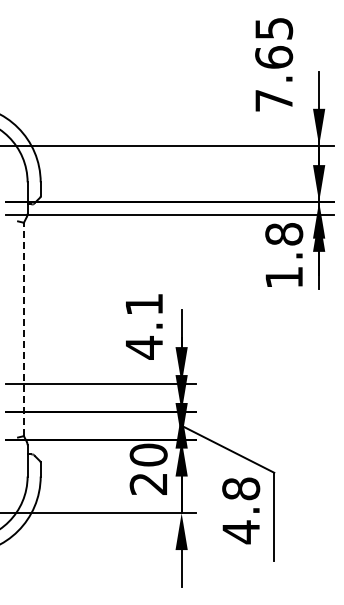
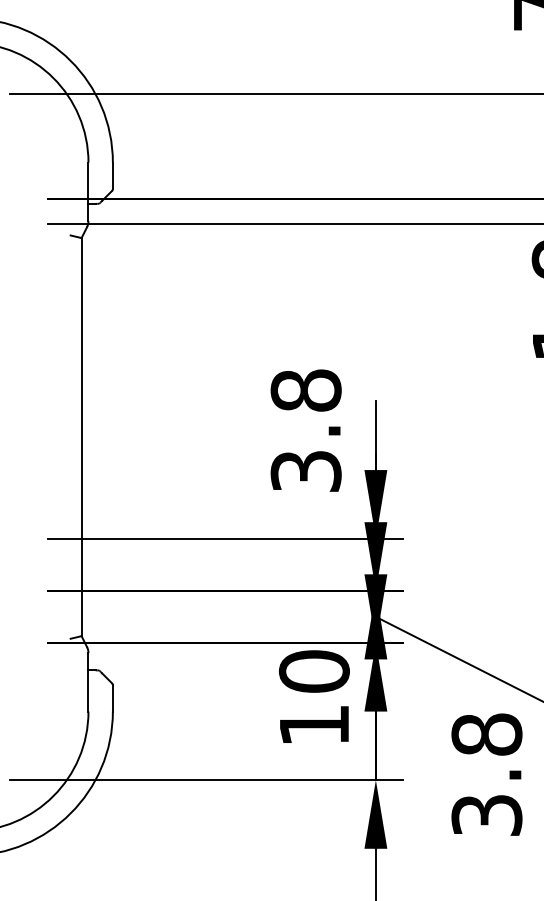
text: (144, 326) -> (306, 431), 4.1 -> 3.8
line: (23, 329) -> (80, 437), dashed -> solid
text: (148, 483) -> (314, 724), 20 -> 10
text: (241, 532) -> (487, 815), 4.8 -> 3.8

